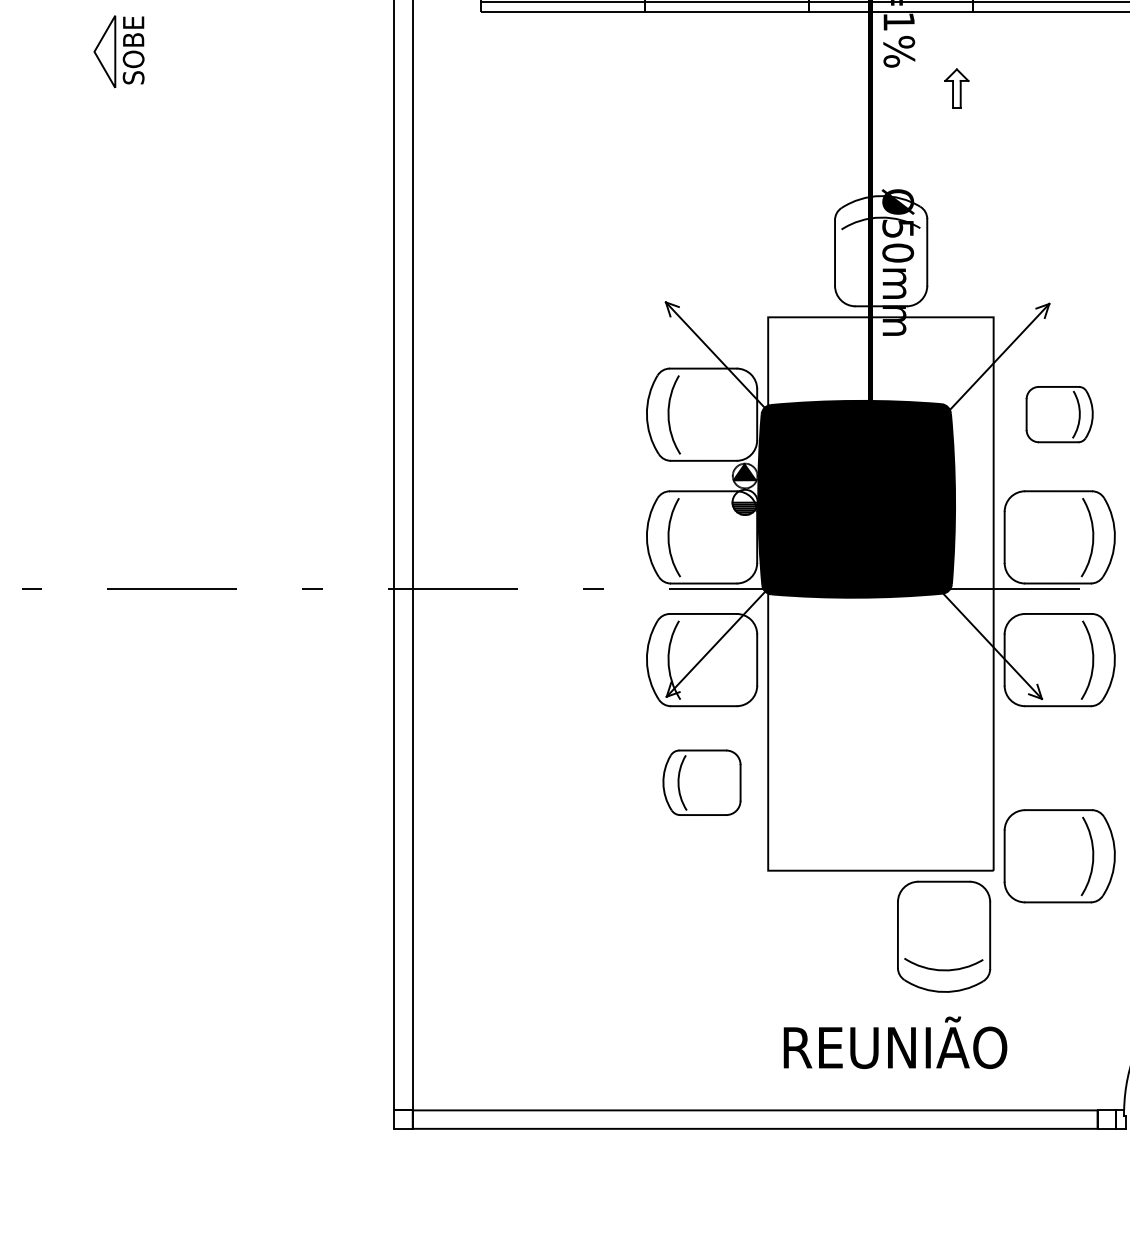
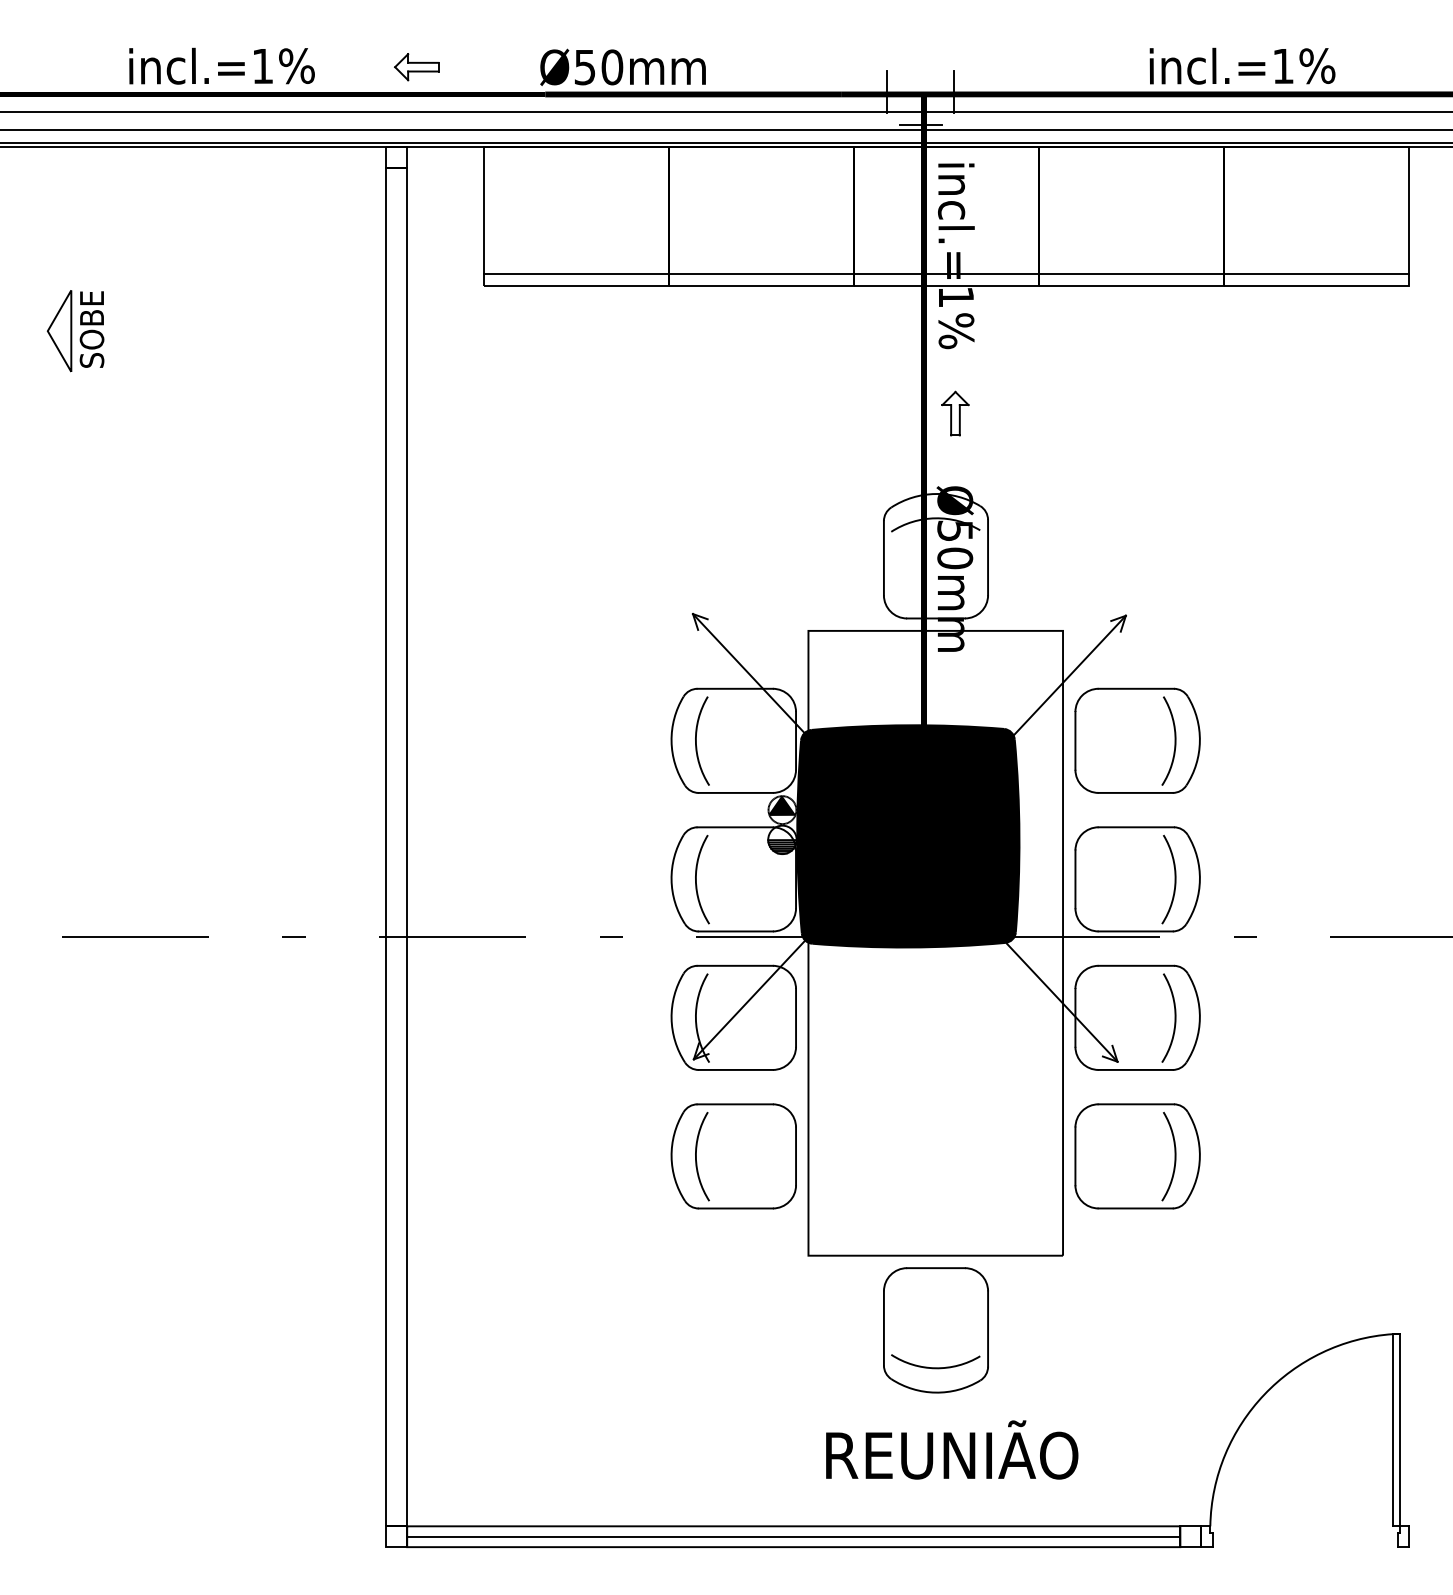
part: (956, 88) -> (955, 413), moved
part: (1059, 414) -> (1137, 740), size x1.67
part: (701, 782) -> (733, 1156), size x1.43
part: (1059, 856) -> (1137, 1156), moved
part: (943, 936) -> (935, 1330), moved
line: (754, 1119) -> (793, 1536), added

